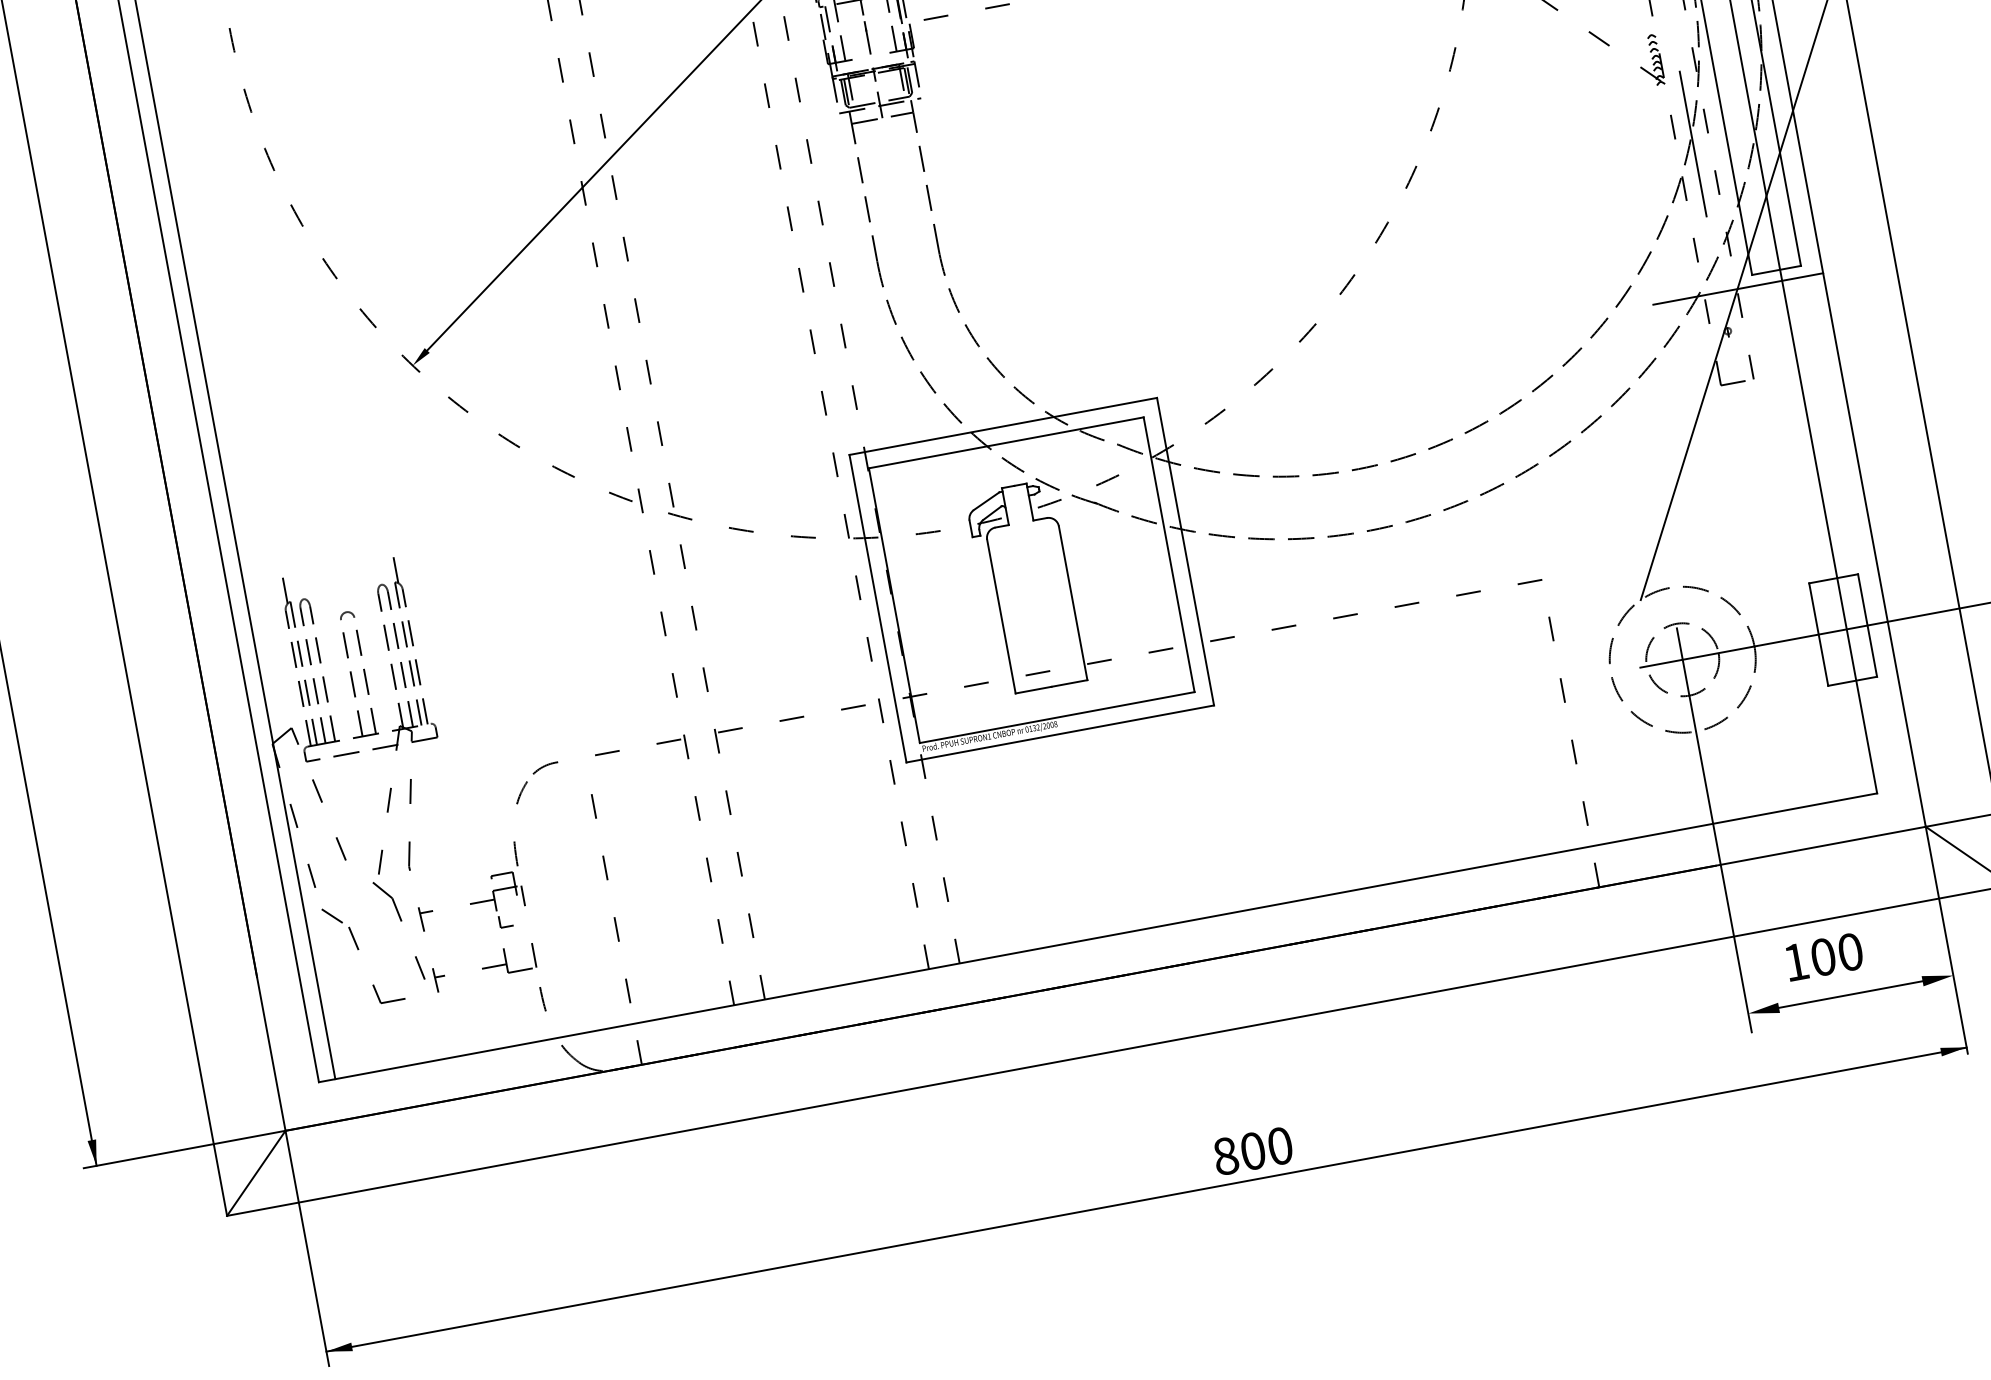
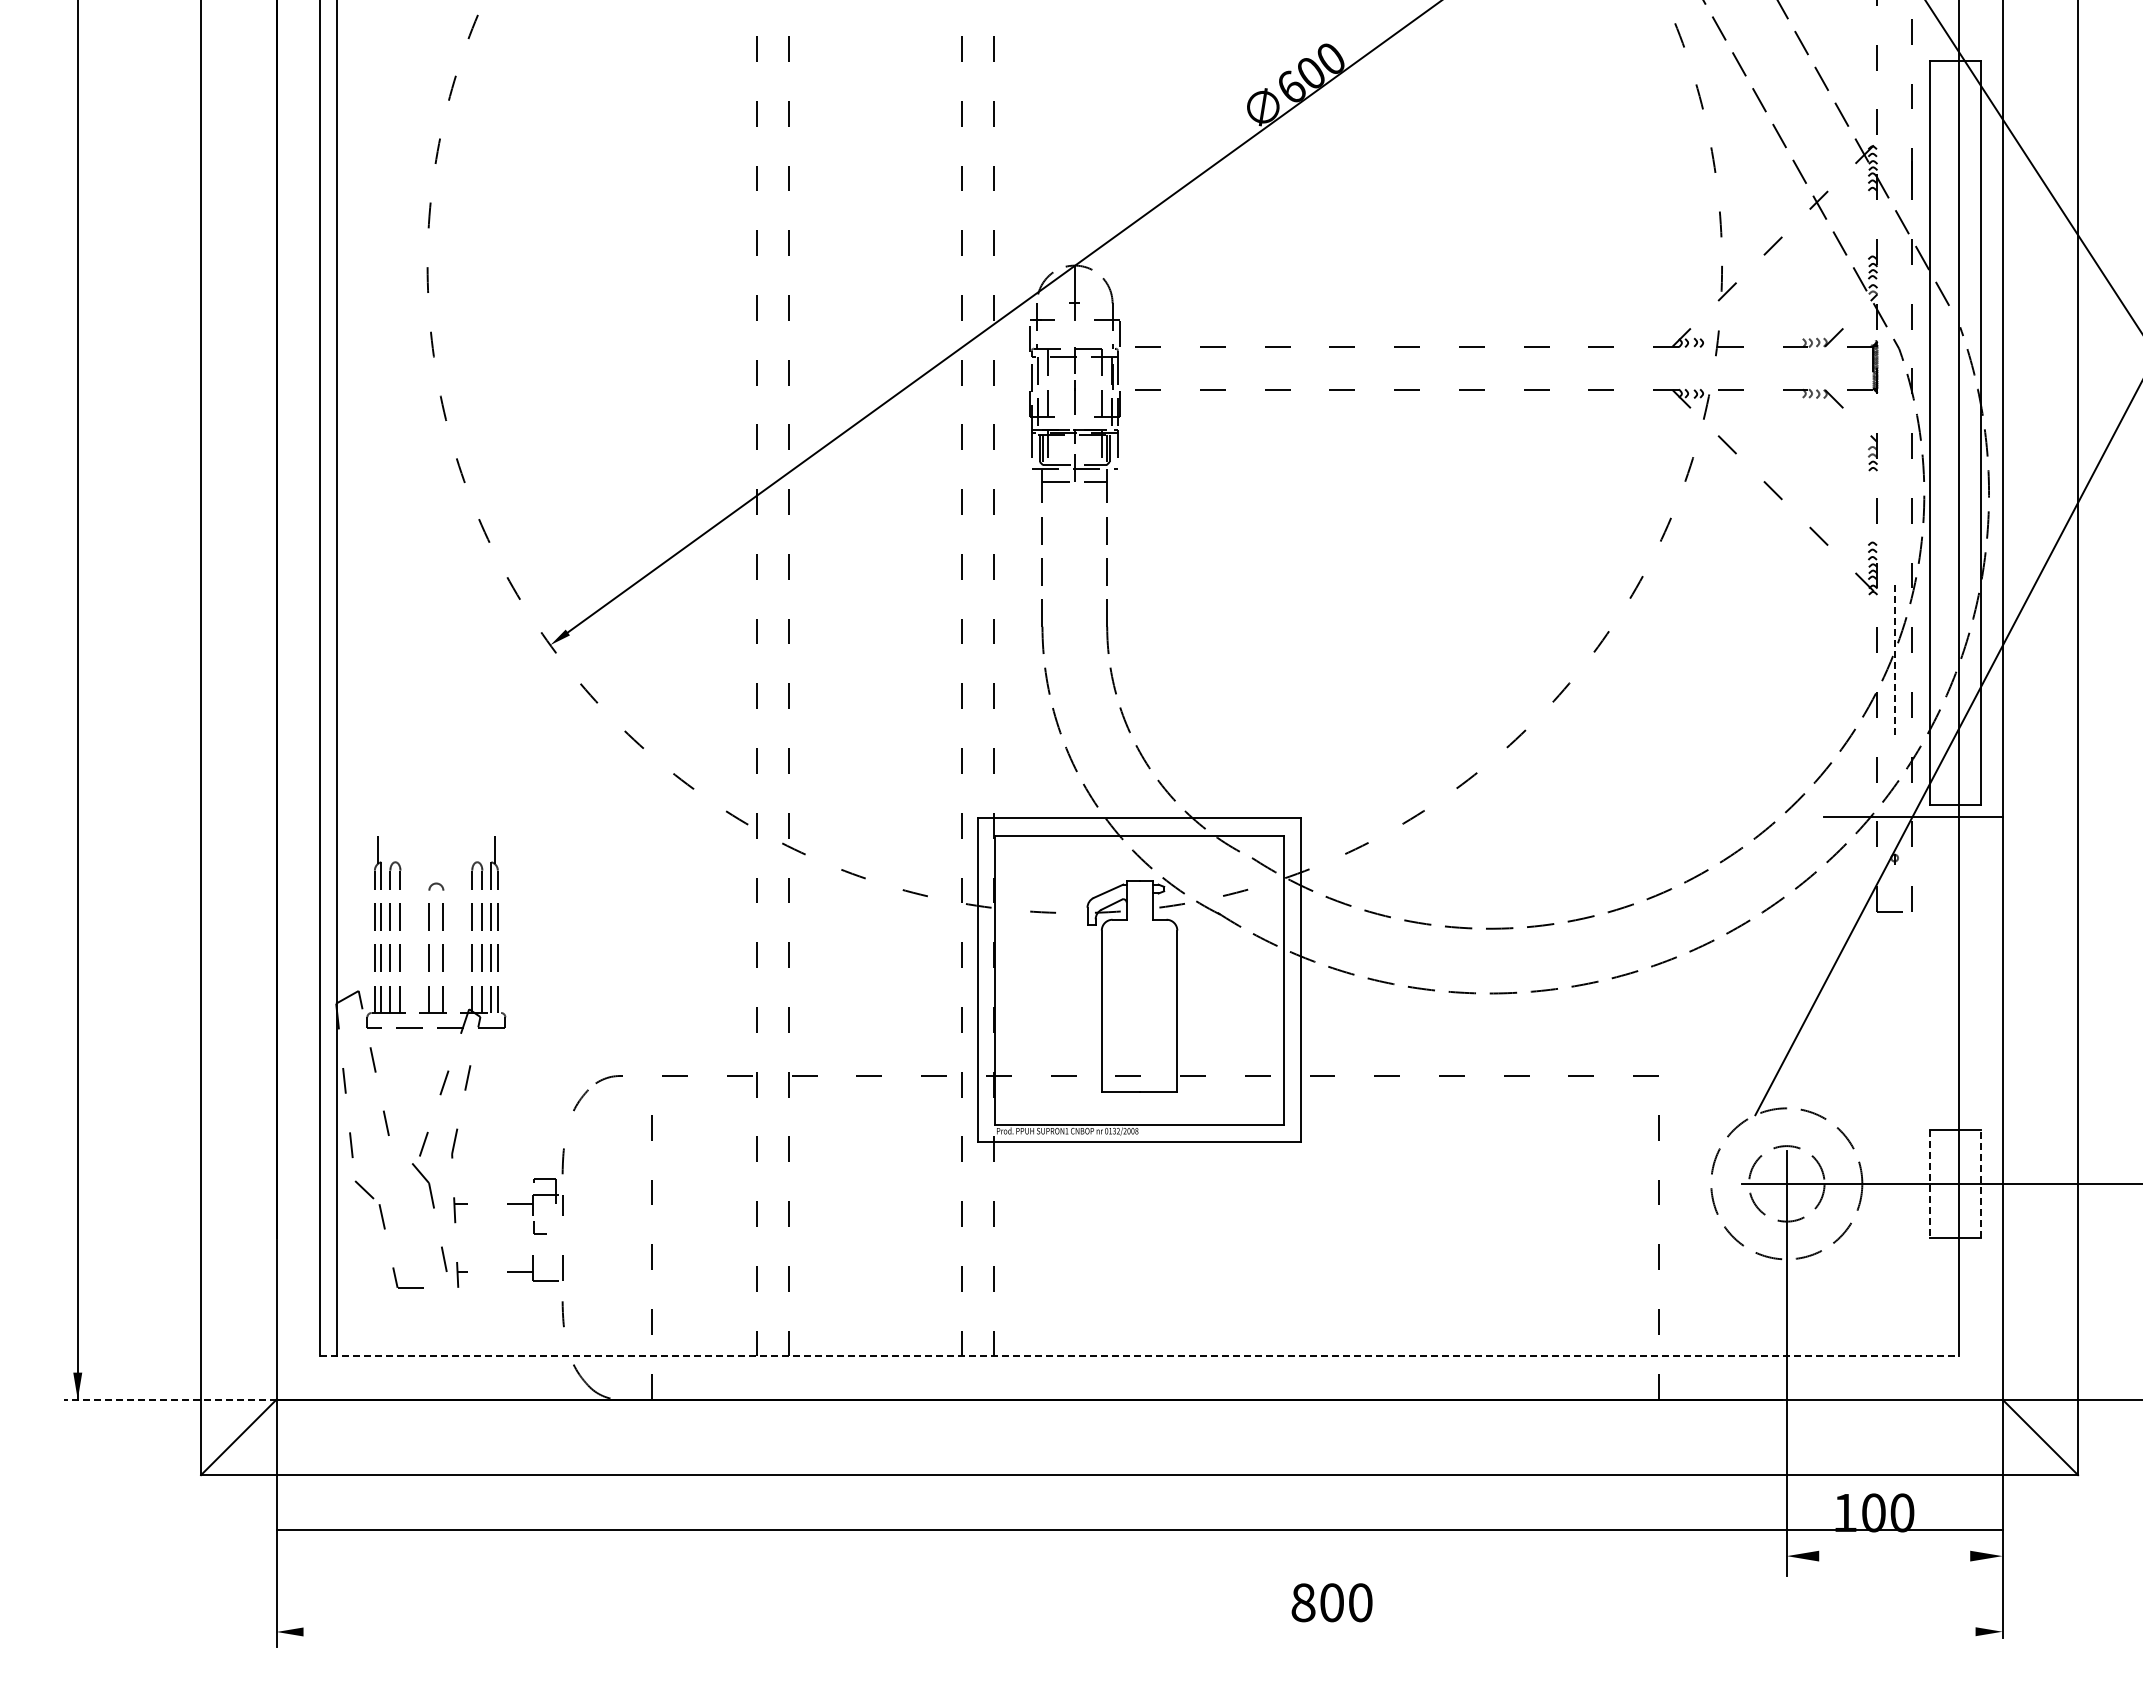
line: (1693, 144) -> (1894, 661), solid -> dashed
line: (1867, 625) -> (1981, 1183), solid -> dashed
line: (1818, 634) -> (1929, 1183), solid -> dashed
line: (1097, 937) -> (1139, 1356), solid -> dashed
line: (1850, 994) -> (1894, 1556), removed
line: (183, 1149) -> (169, 1399), solid -> dashed
text: (1252, 1151) -> (1331, 1602), moved
line: (1146, 1199) -> (1139, 1529), moved

